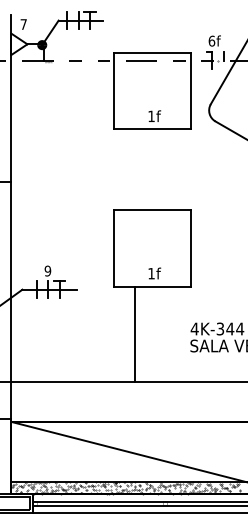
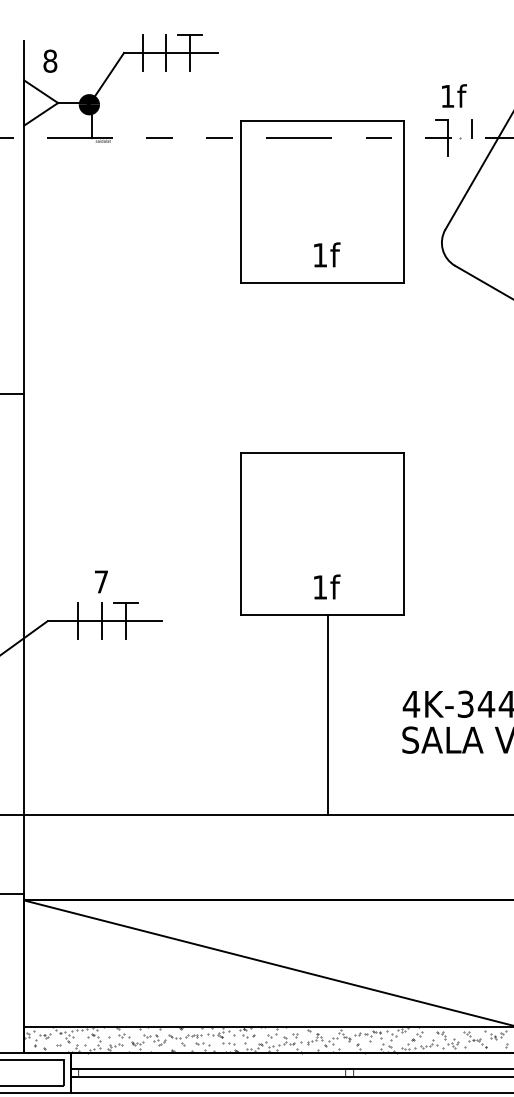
text: (23, 24) -> (49, 61), 7 -> 8
text: (211, 40) -> (446, 94), 6f -> 1f
text: (47, 270) -> (100, 580), 9 -> 7
line: (135, 333) -> (328, 713), moved

